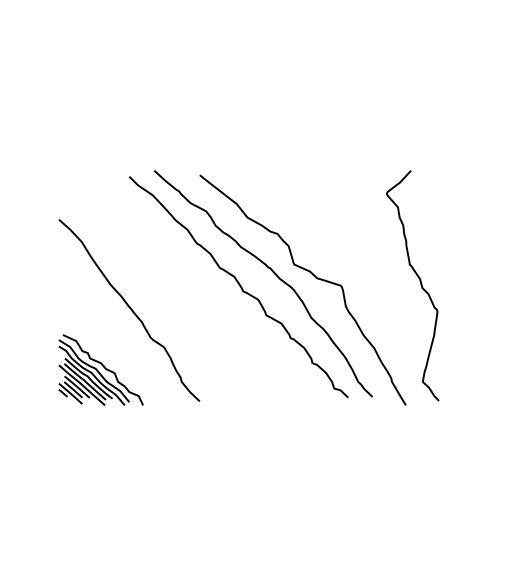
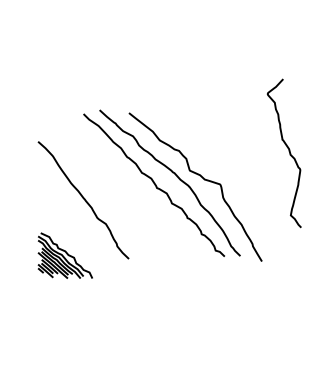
curve: (419, 282) -> (288, 151), moved
part: (99, 369) -> (64, 255), moved

